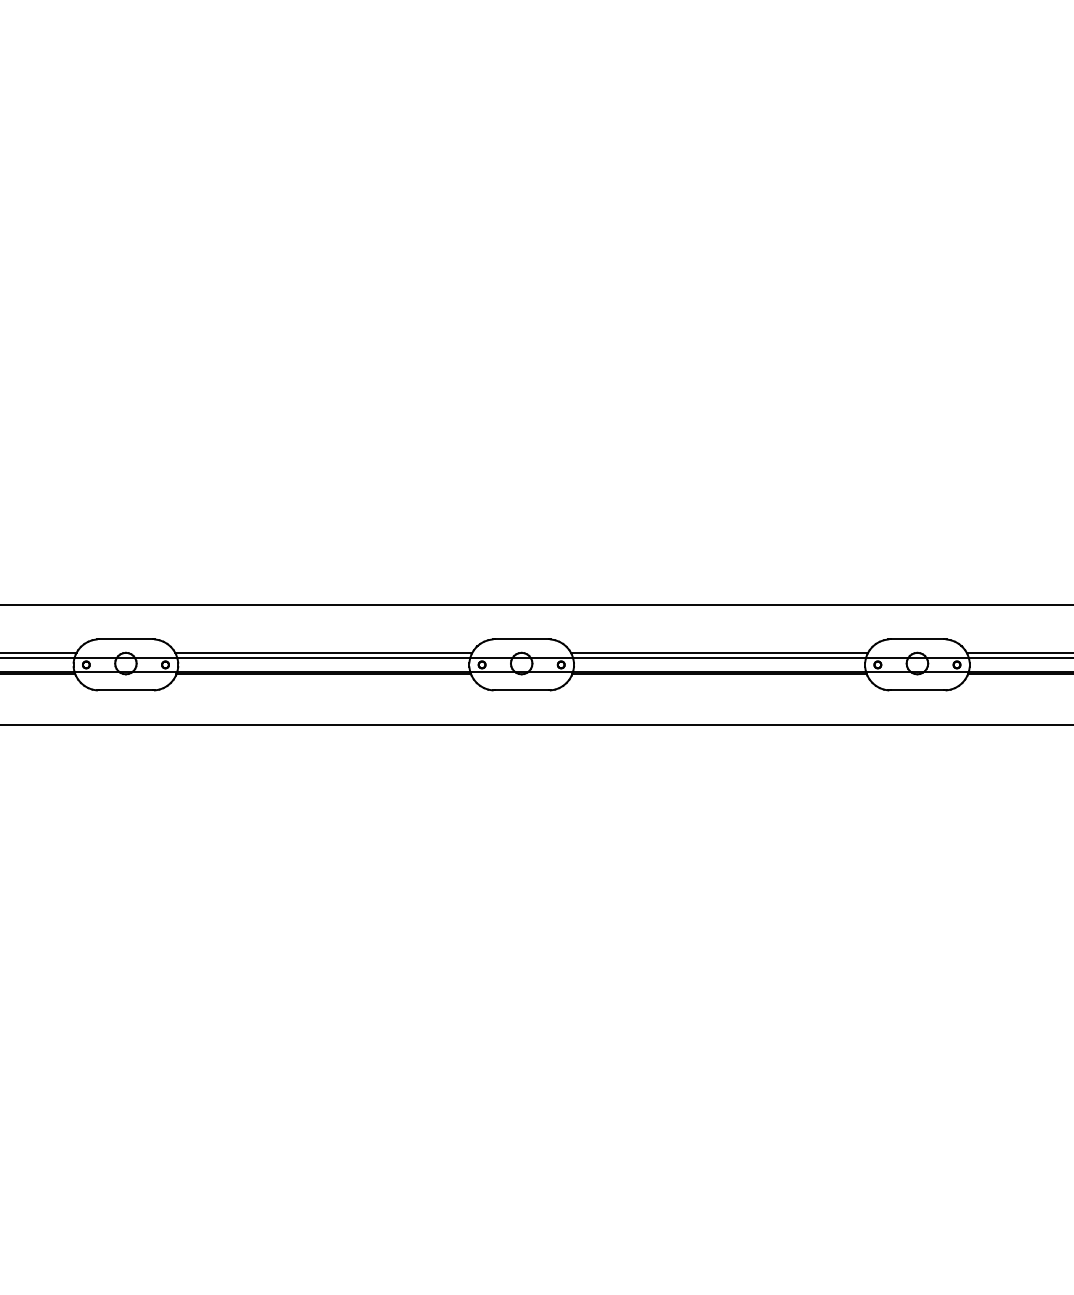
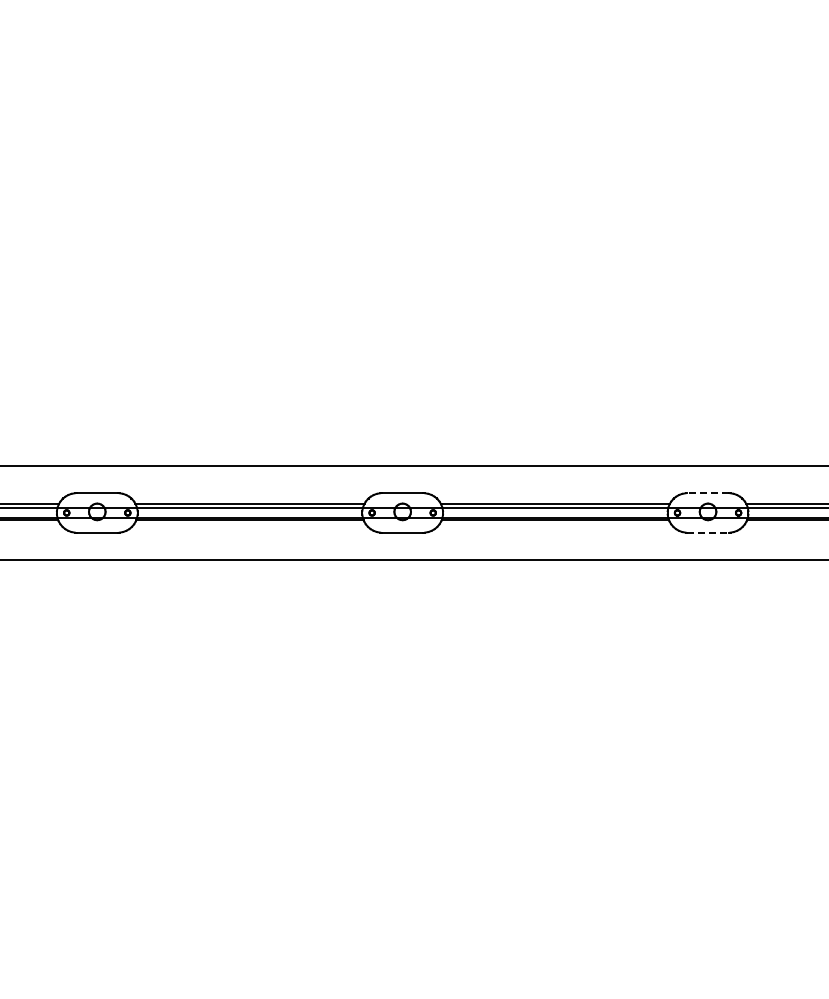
line: (917, 639) -> (708, 493), solid -> dashed
line: (917, 690) -> (708, 532), solid -> dashed

